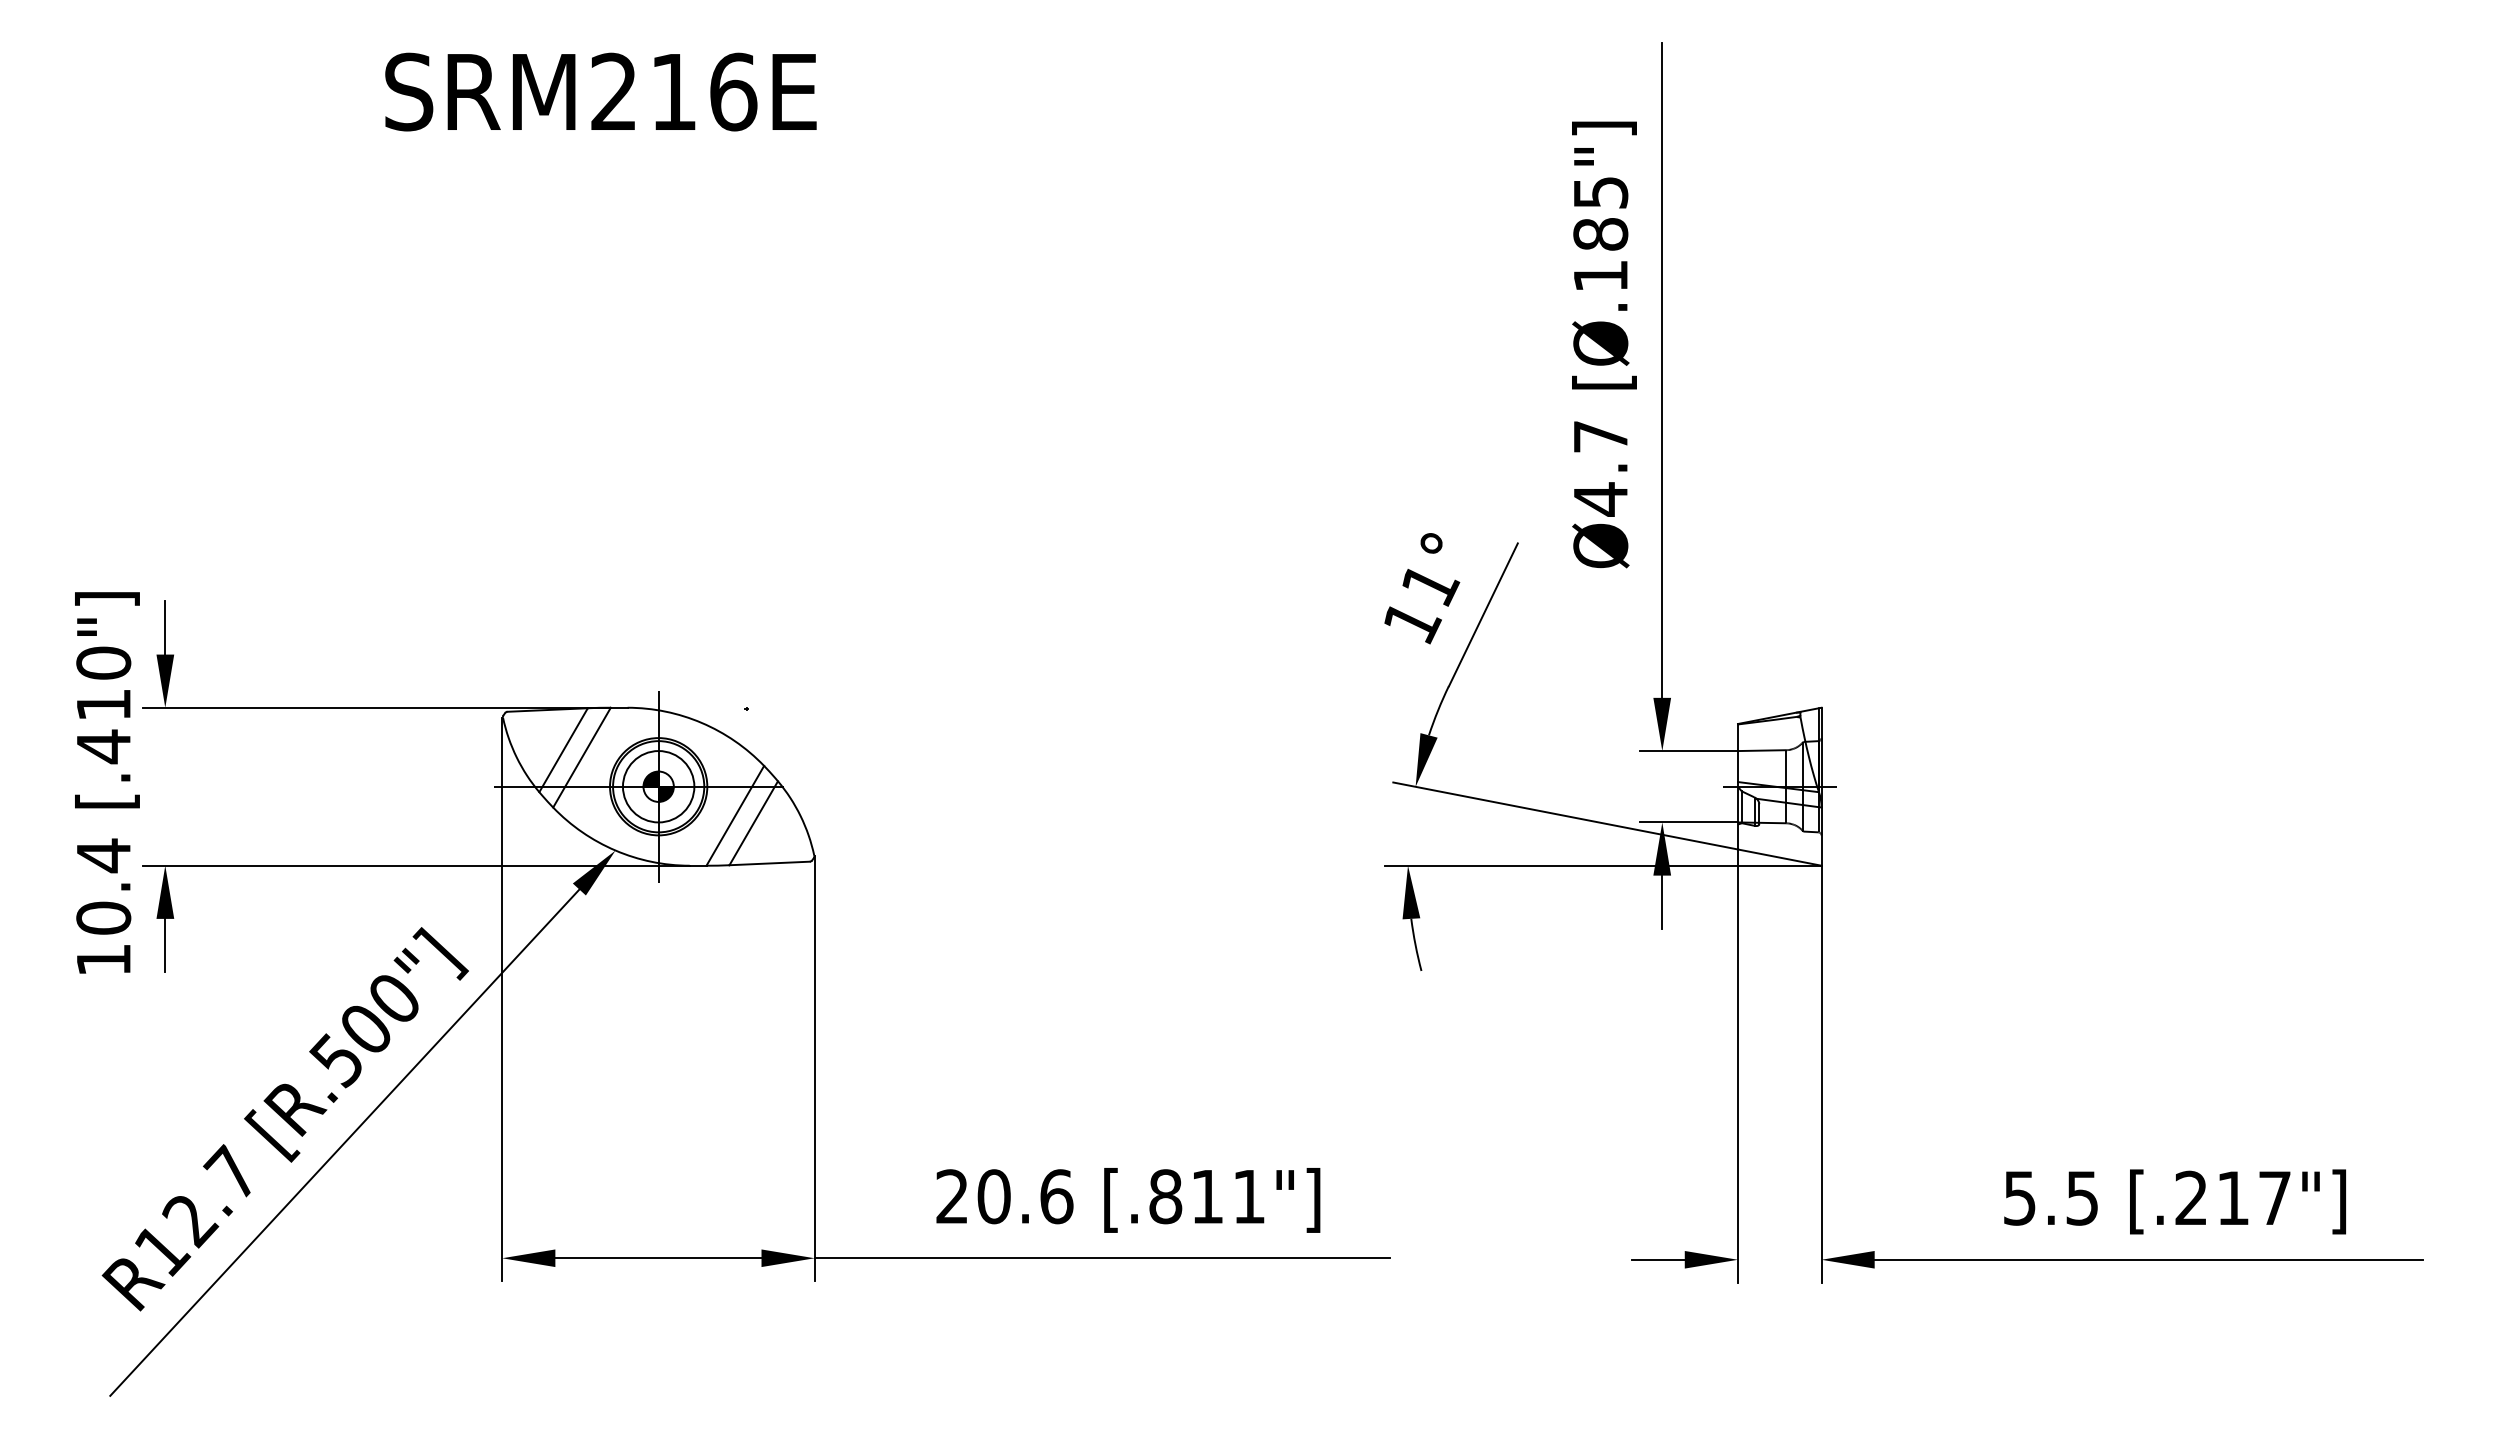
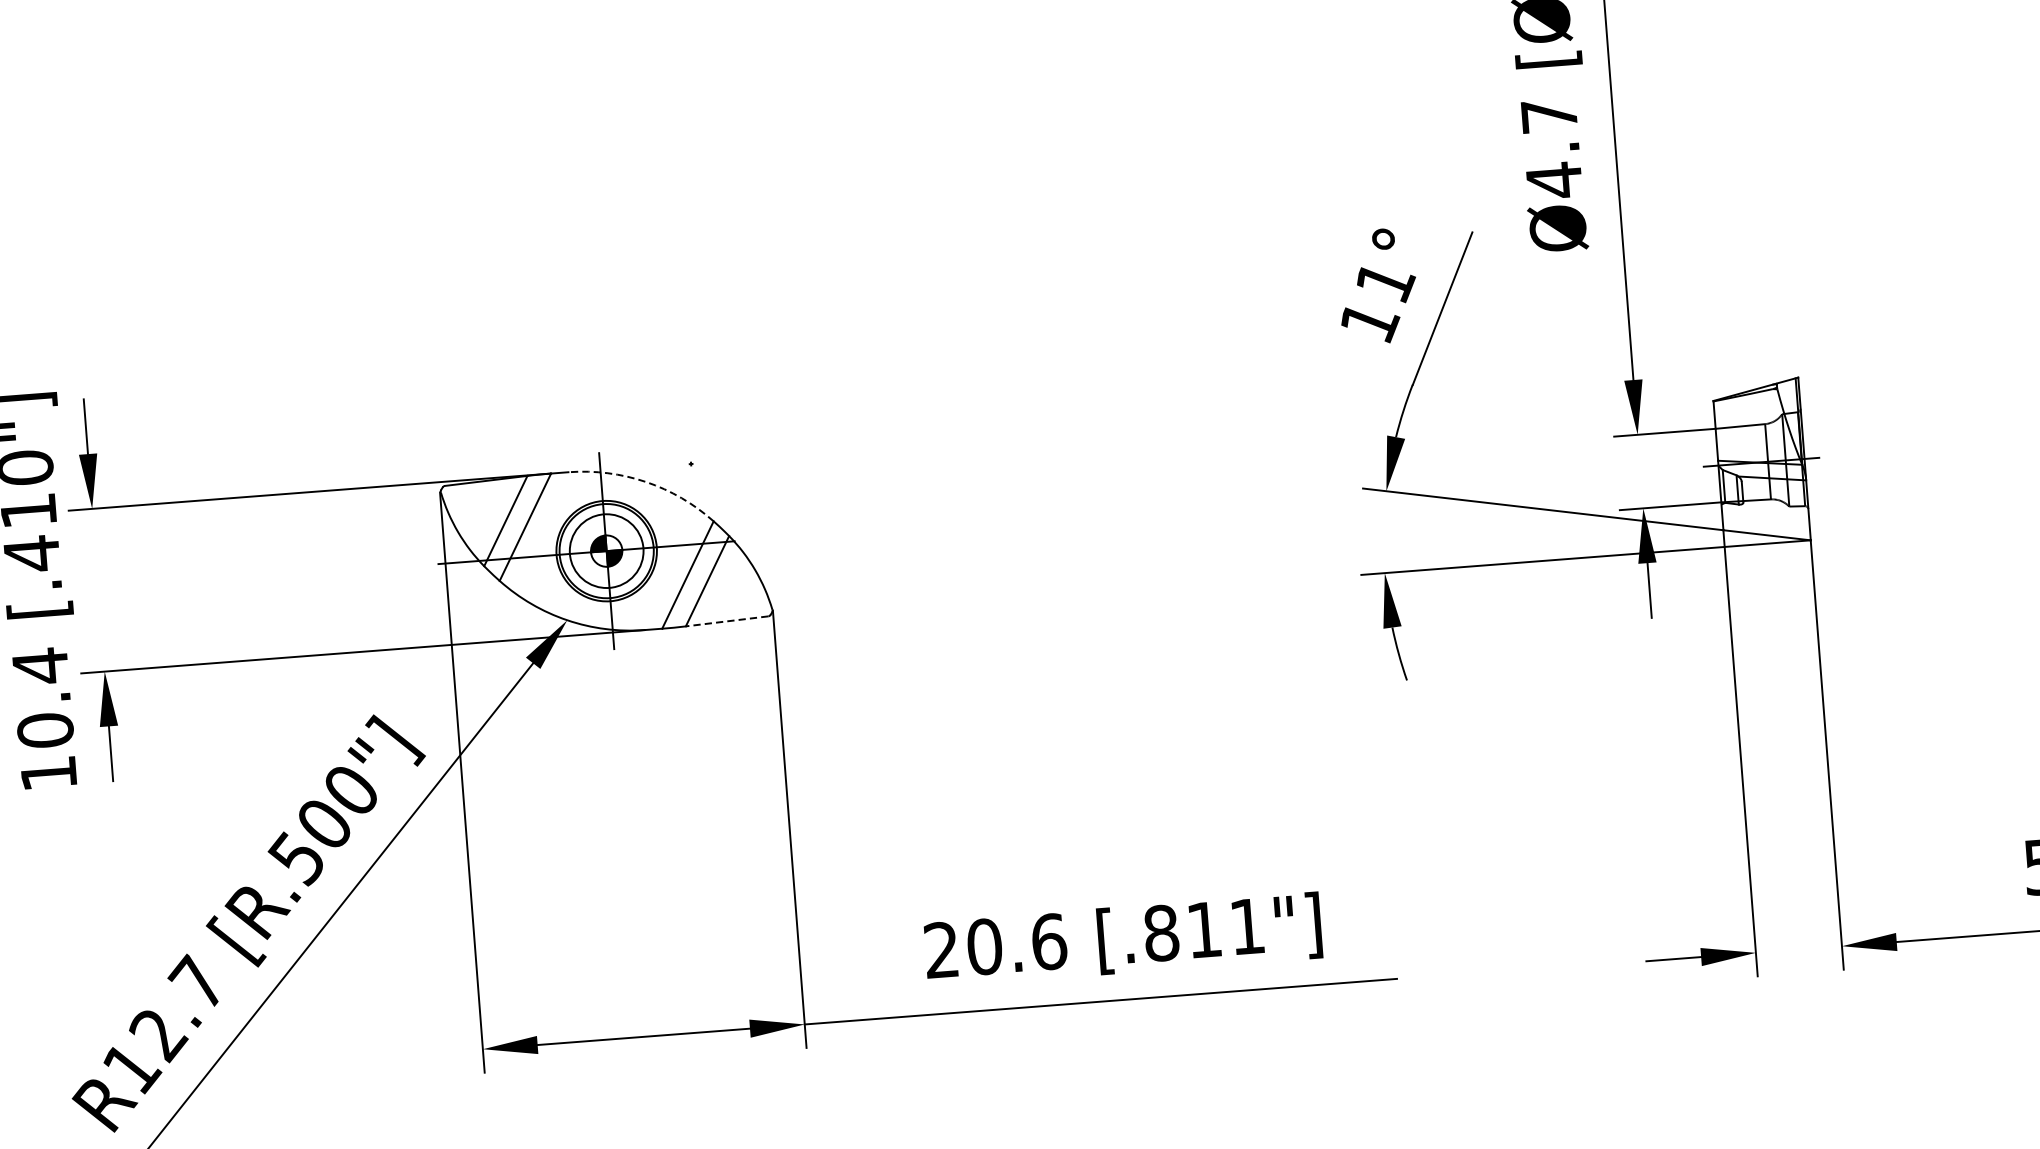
arc: (701, 722) -> (645, 481), solid -> dashed
line: (769, 863) -> (726, 621), solid -> dashed

